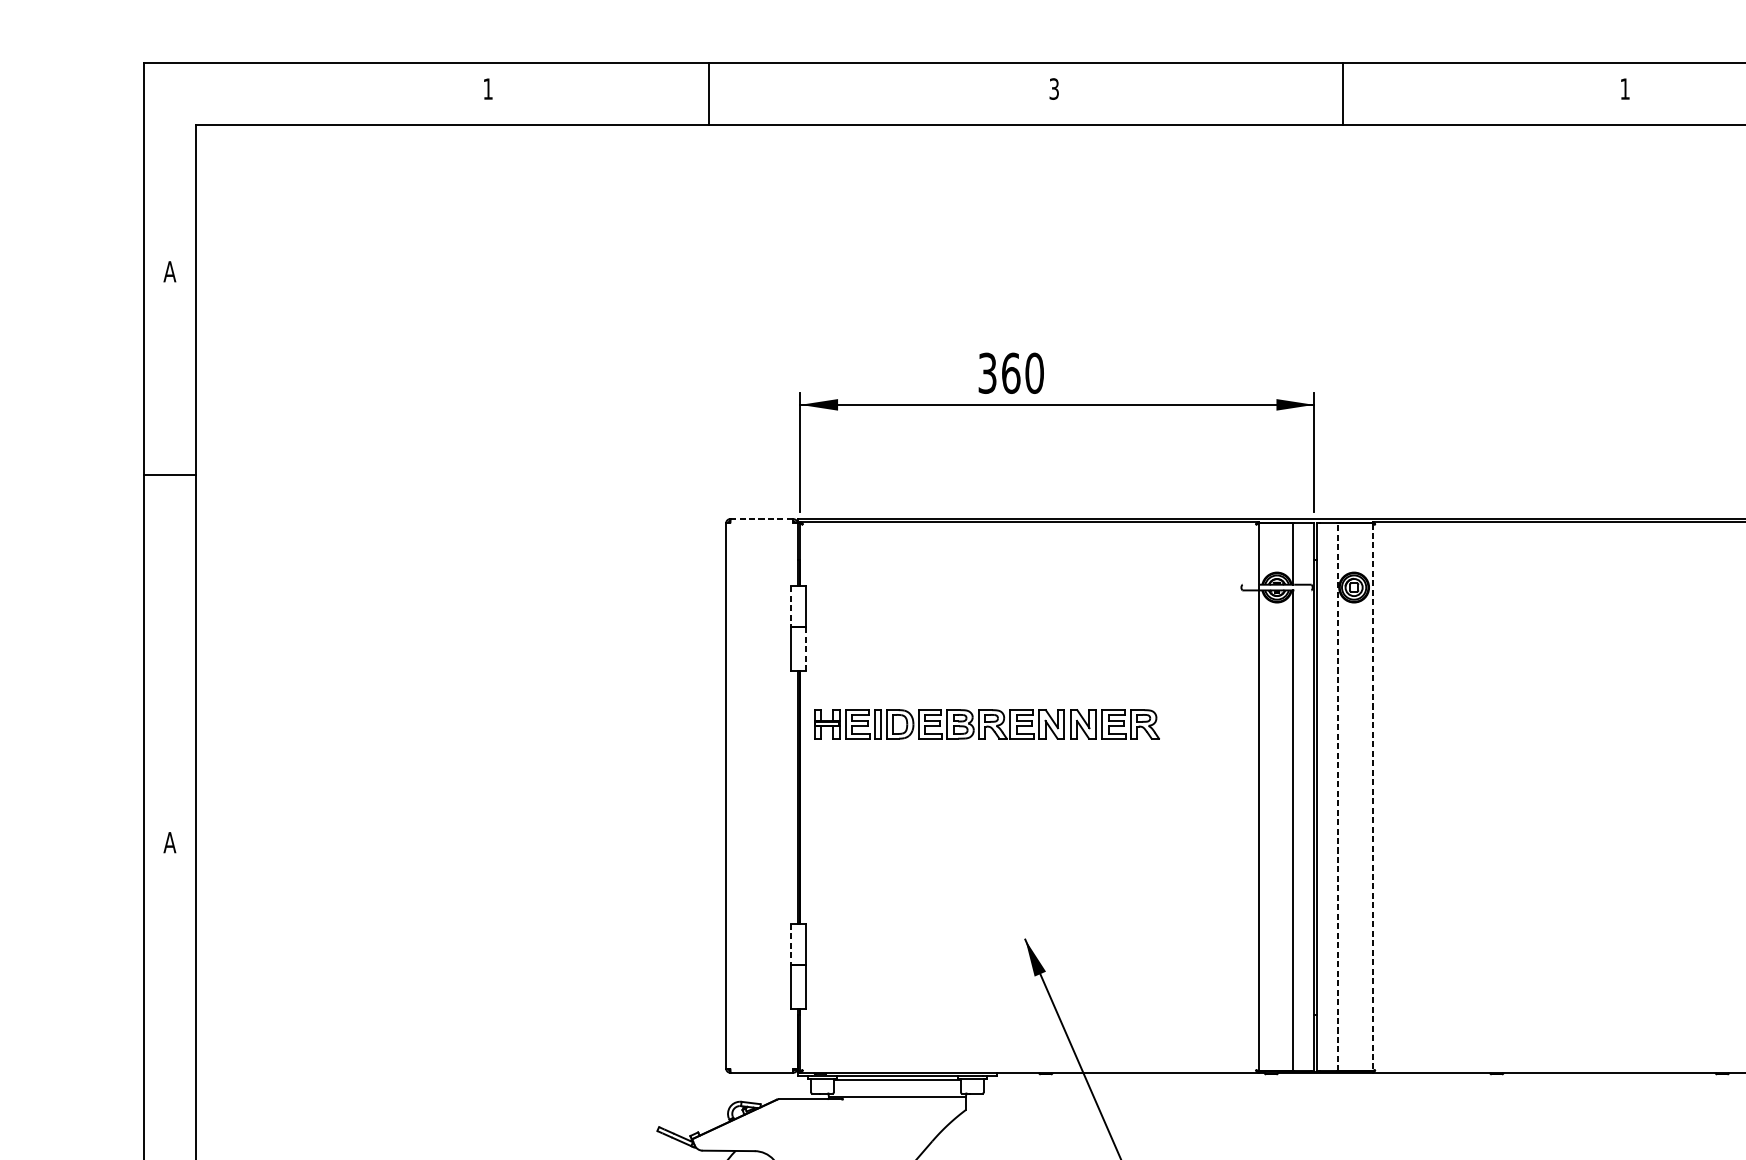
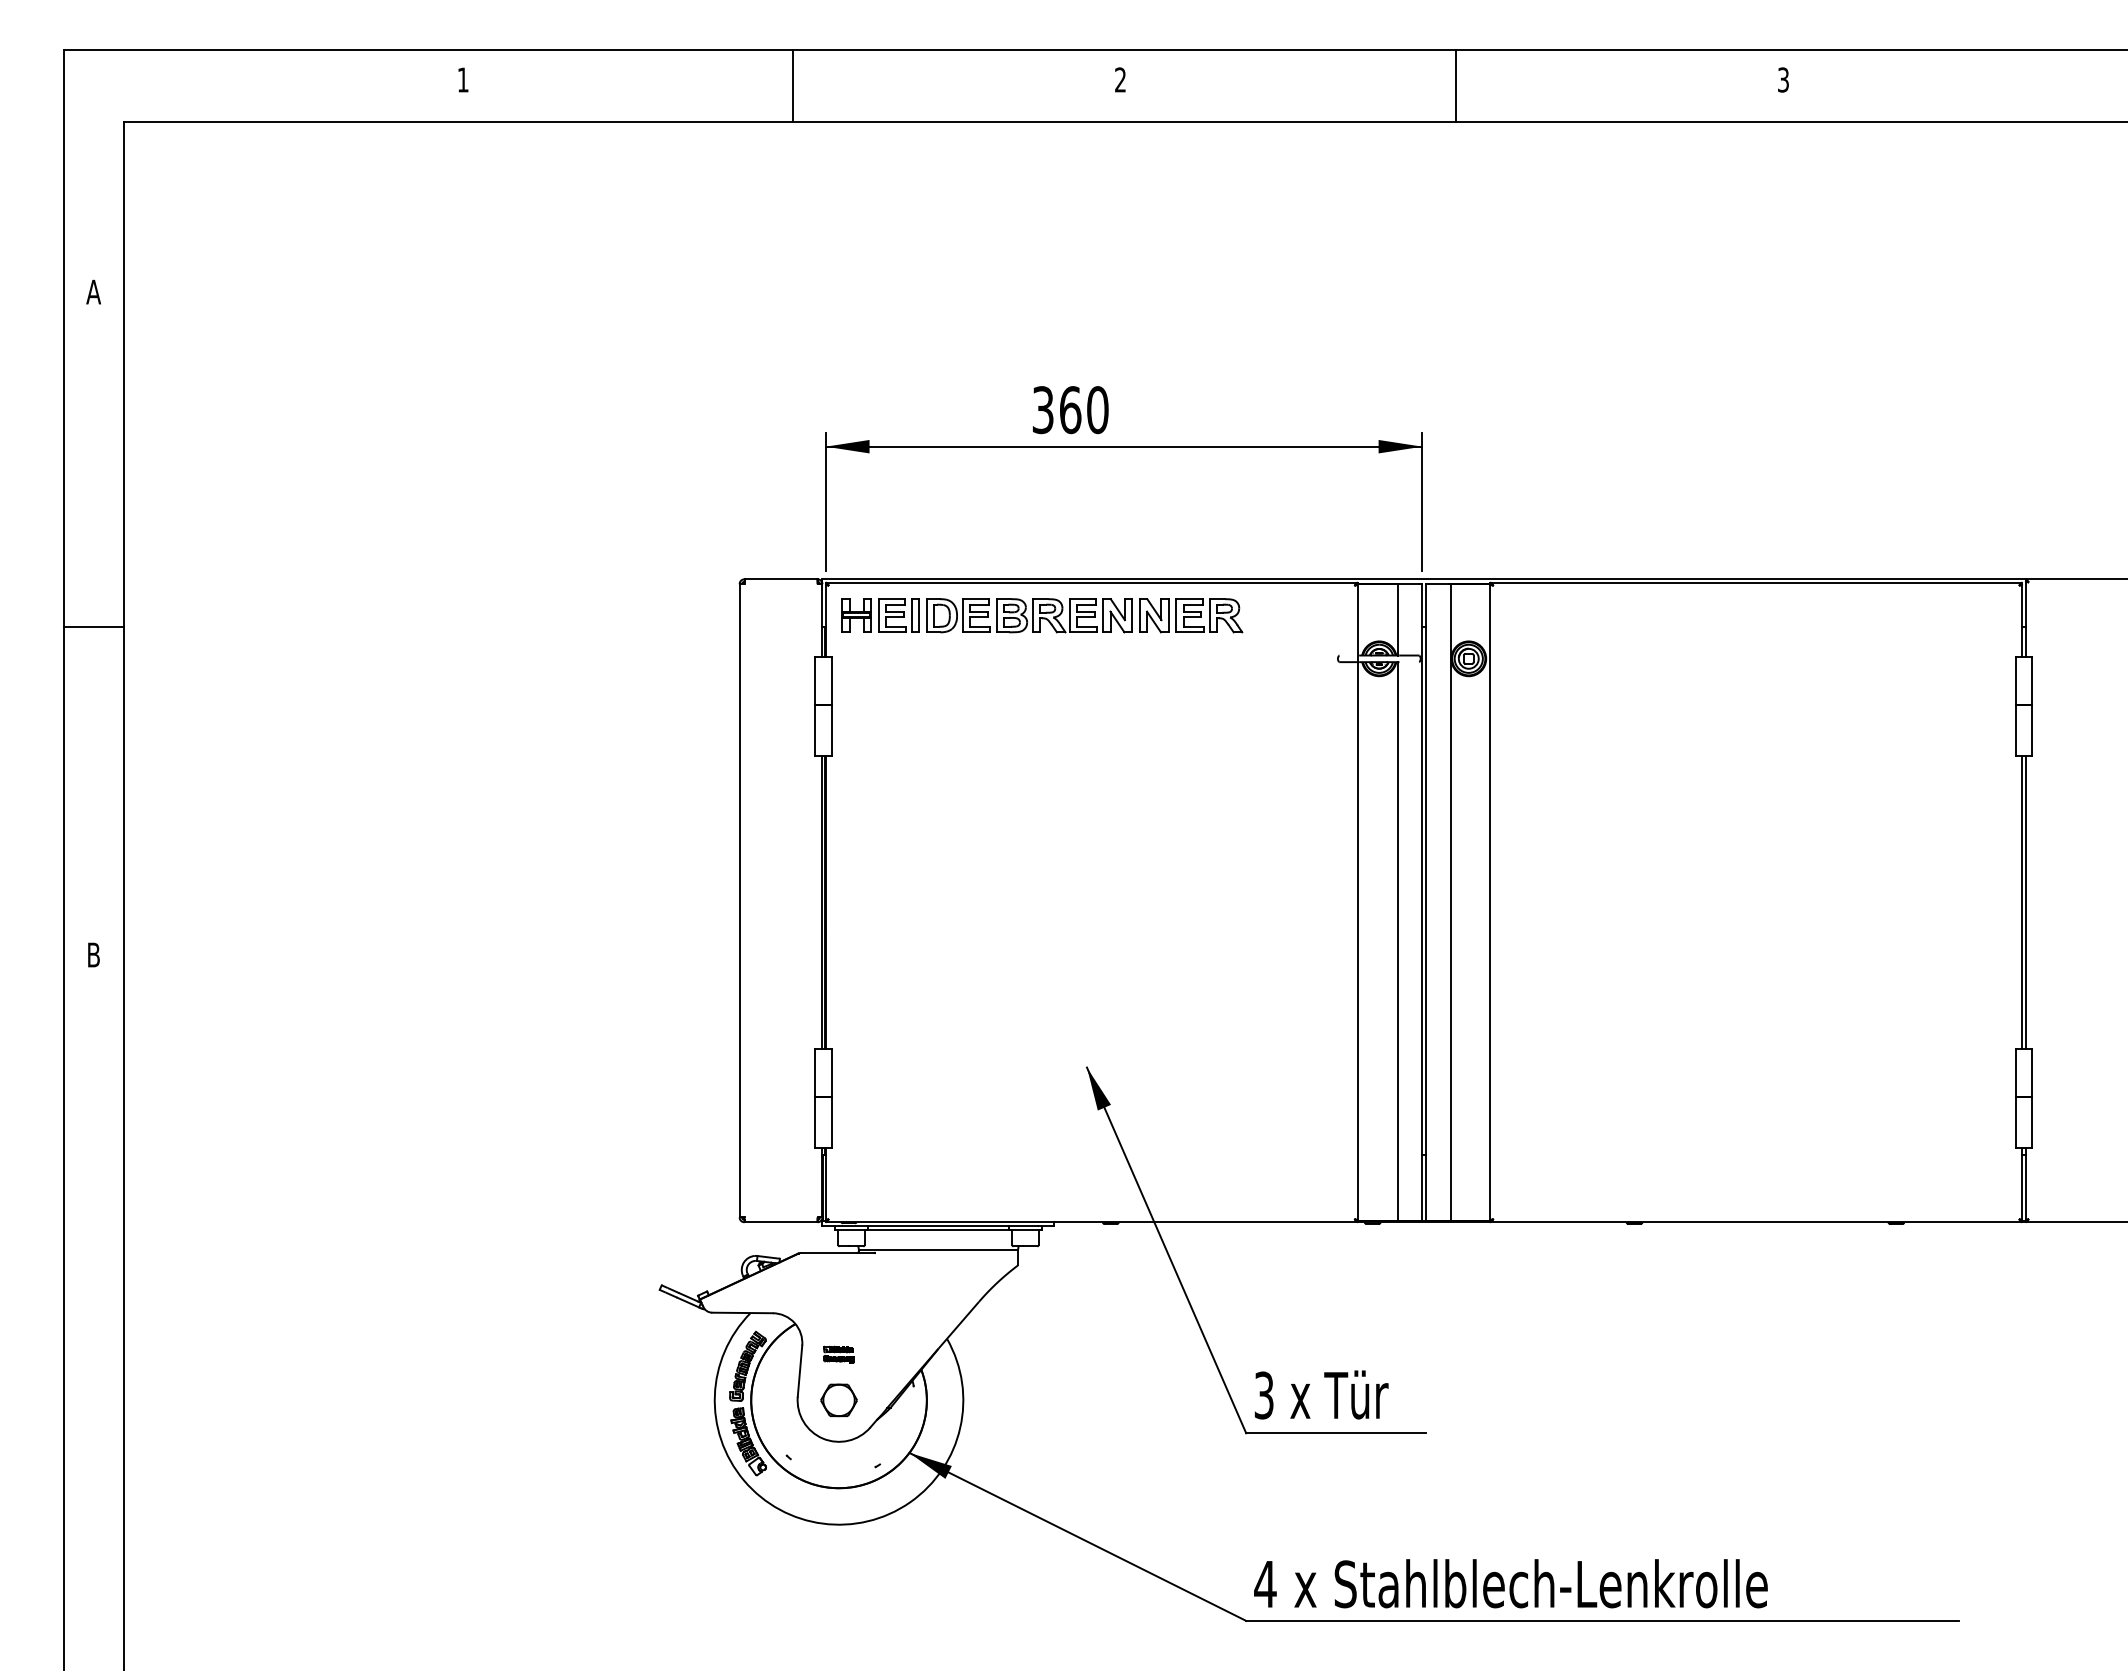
text: (1054, 88) -> (1120, 79), 3 -> 2
text: (1625, 88) -> (1783, 79), 1 -> 3
line: (709, 93) -> (793, 85), moved
line: (169, 474) -> (93, 626), moved
line: (761, 519) -> (780, 579), dashed -> solid
line: (791, 607) -> (815, 681), dashed -> solid
line: (805, 648) -> (831, 729), dashed -> solid
part: (987, 724) -> (1042, 615), moved
line: (1338, 796) -> (1450, 901), dashed -> solid
line: (1372, 797) -> (1490, 902), dashed -> solid
text: (169, 842) -> (93, 954), A -> B
line: (791, 943) -> (815, 1072), dashed -> solid

